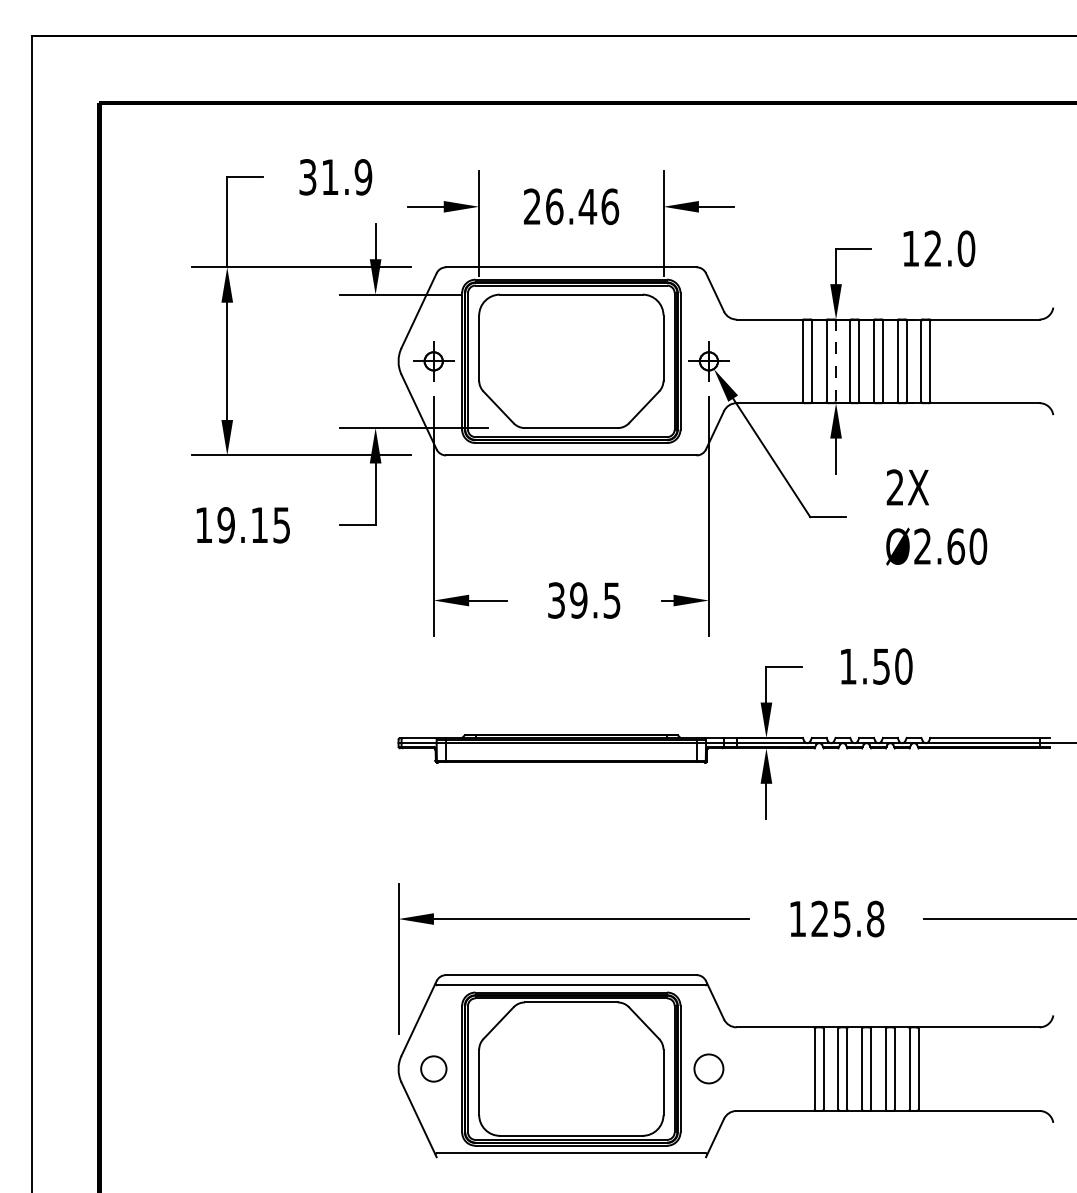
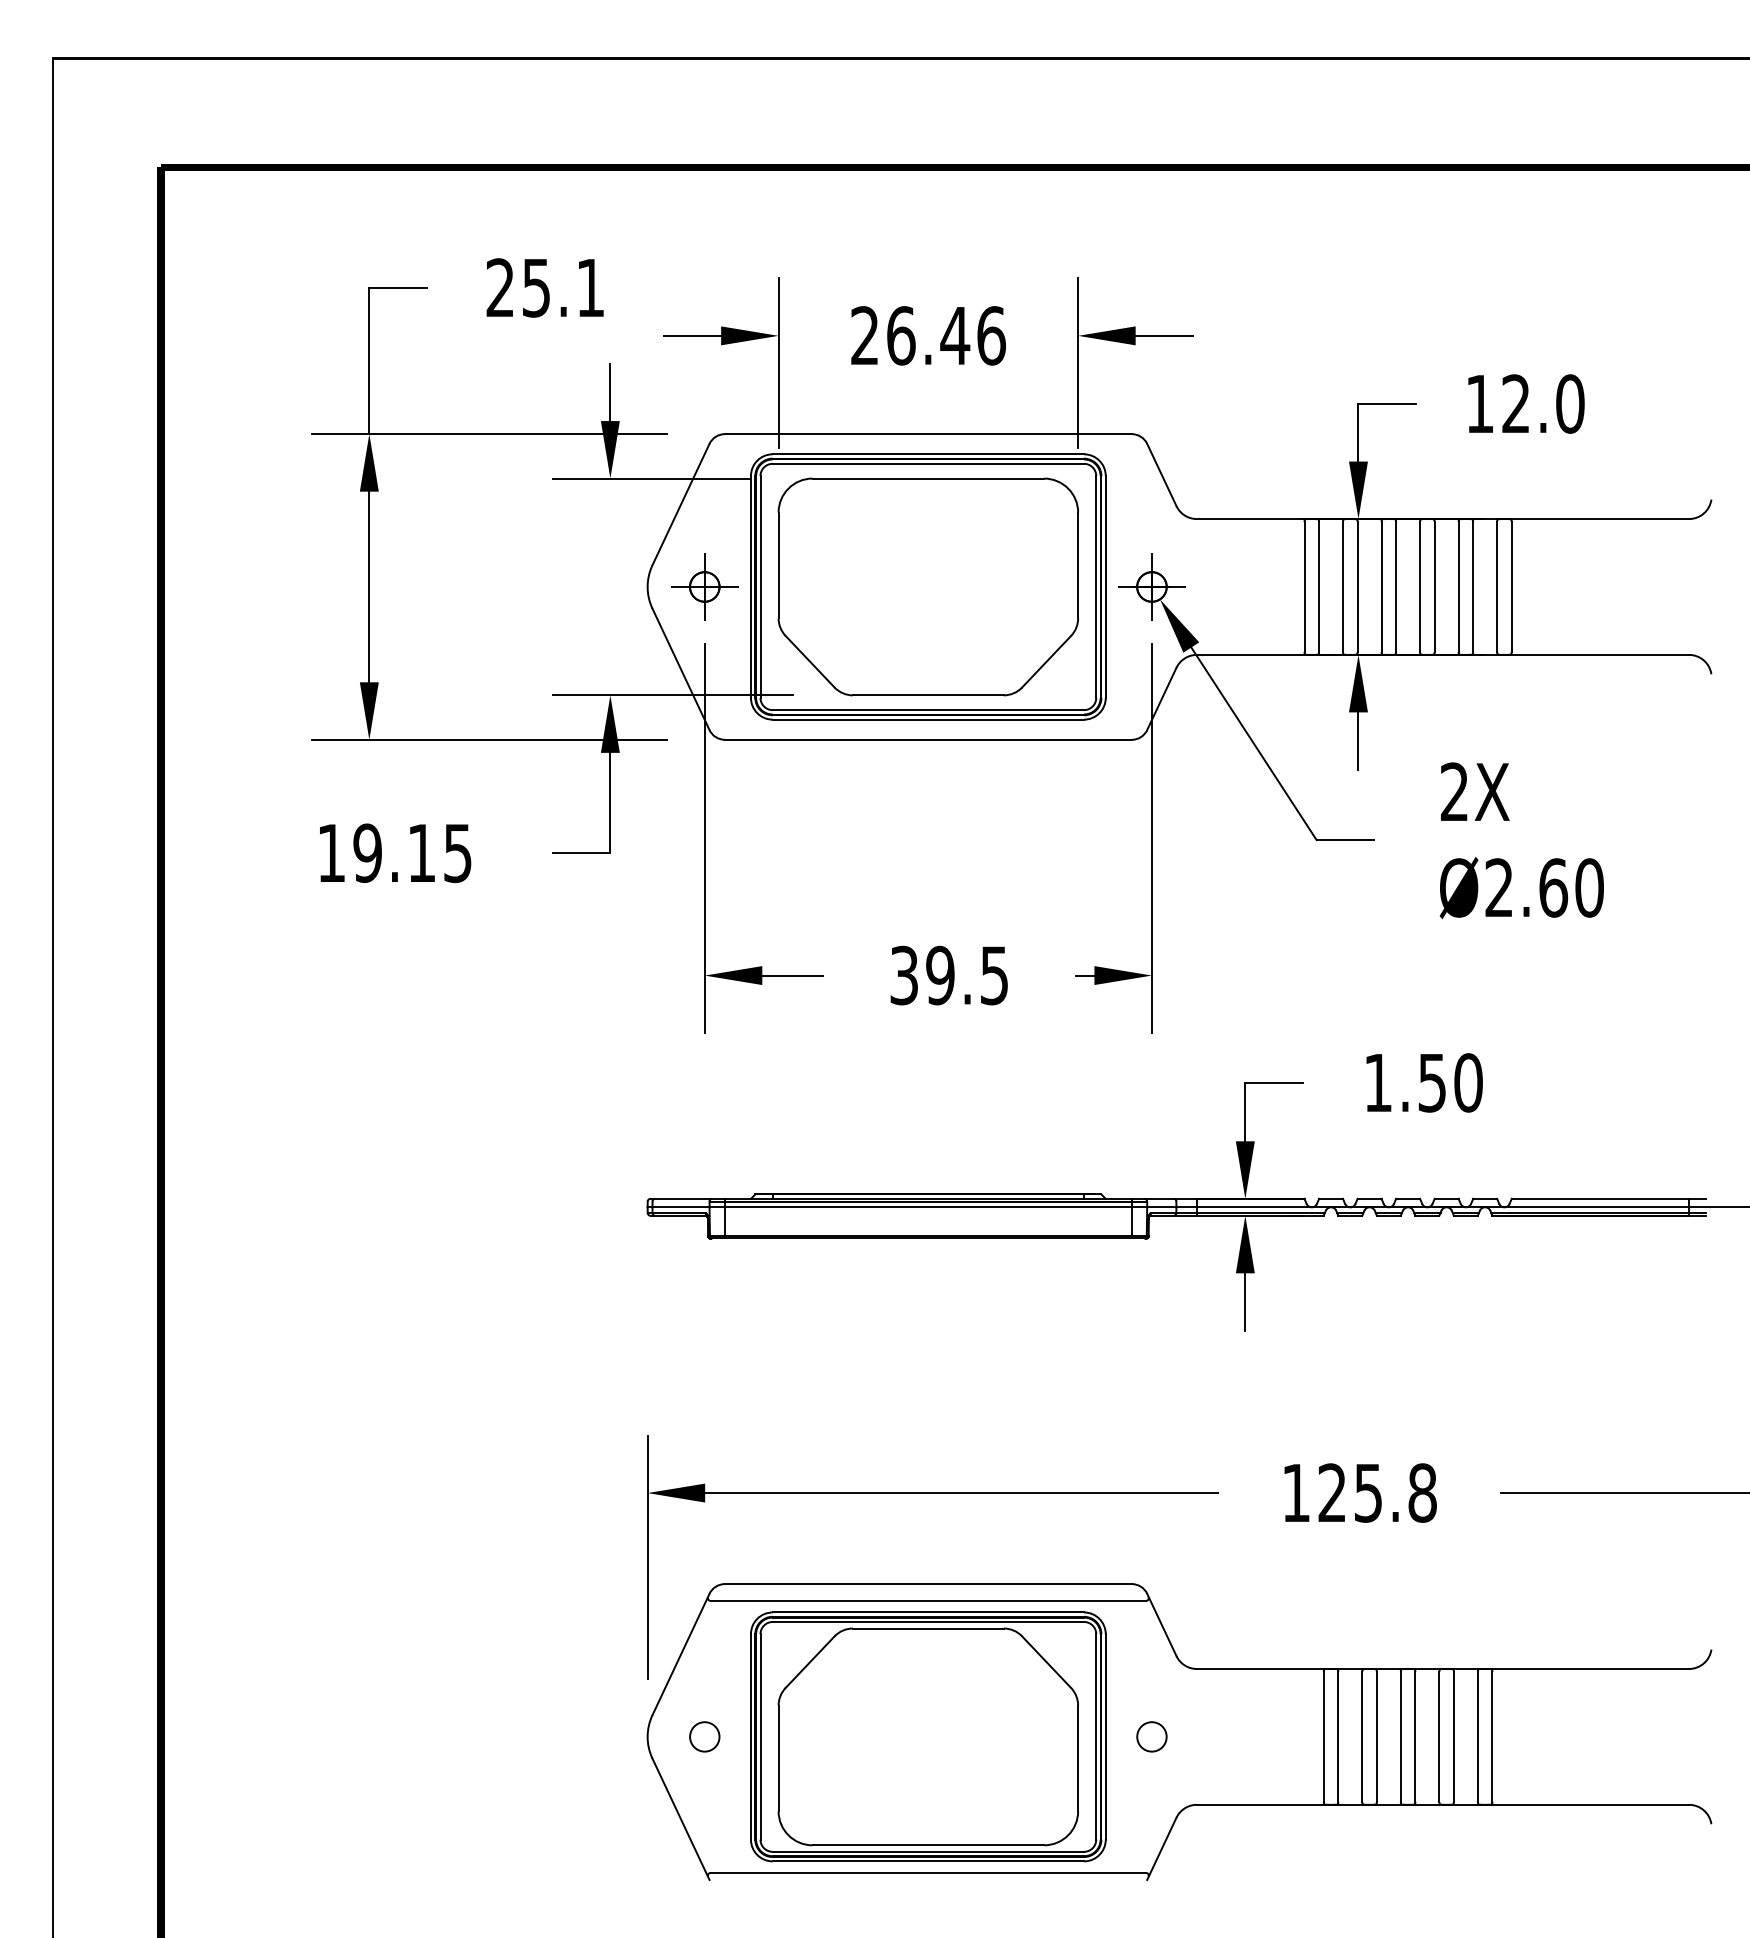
text: (335, 177) -> (545, 288), 31.9 -> 25.1
line: (835, 360) -> (1357, 585), dashed -> solid
circle: (433, 1069) -> (704, 1737), size x0.71
circle: (708, 1069) -> (1151, 1737), size x0.62

